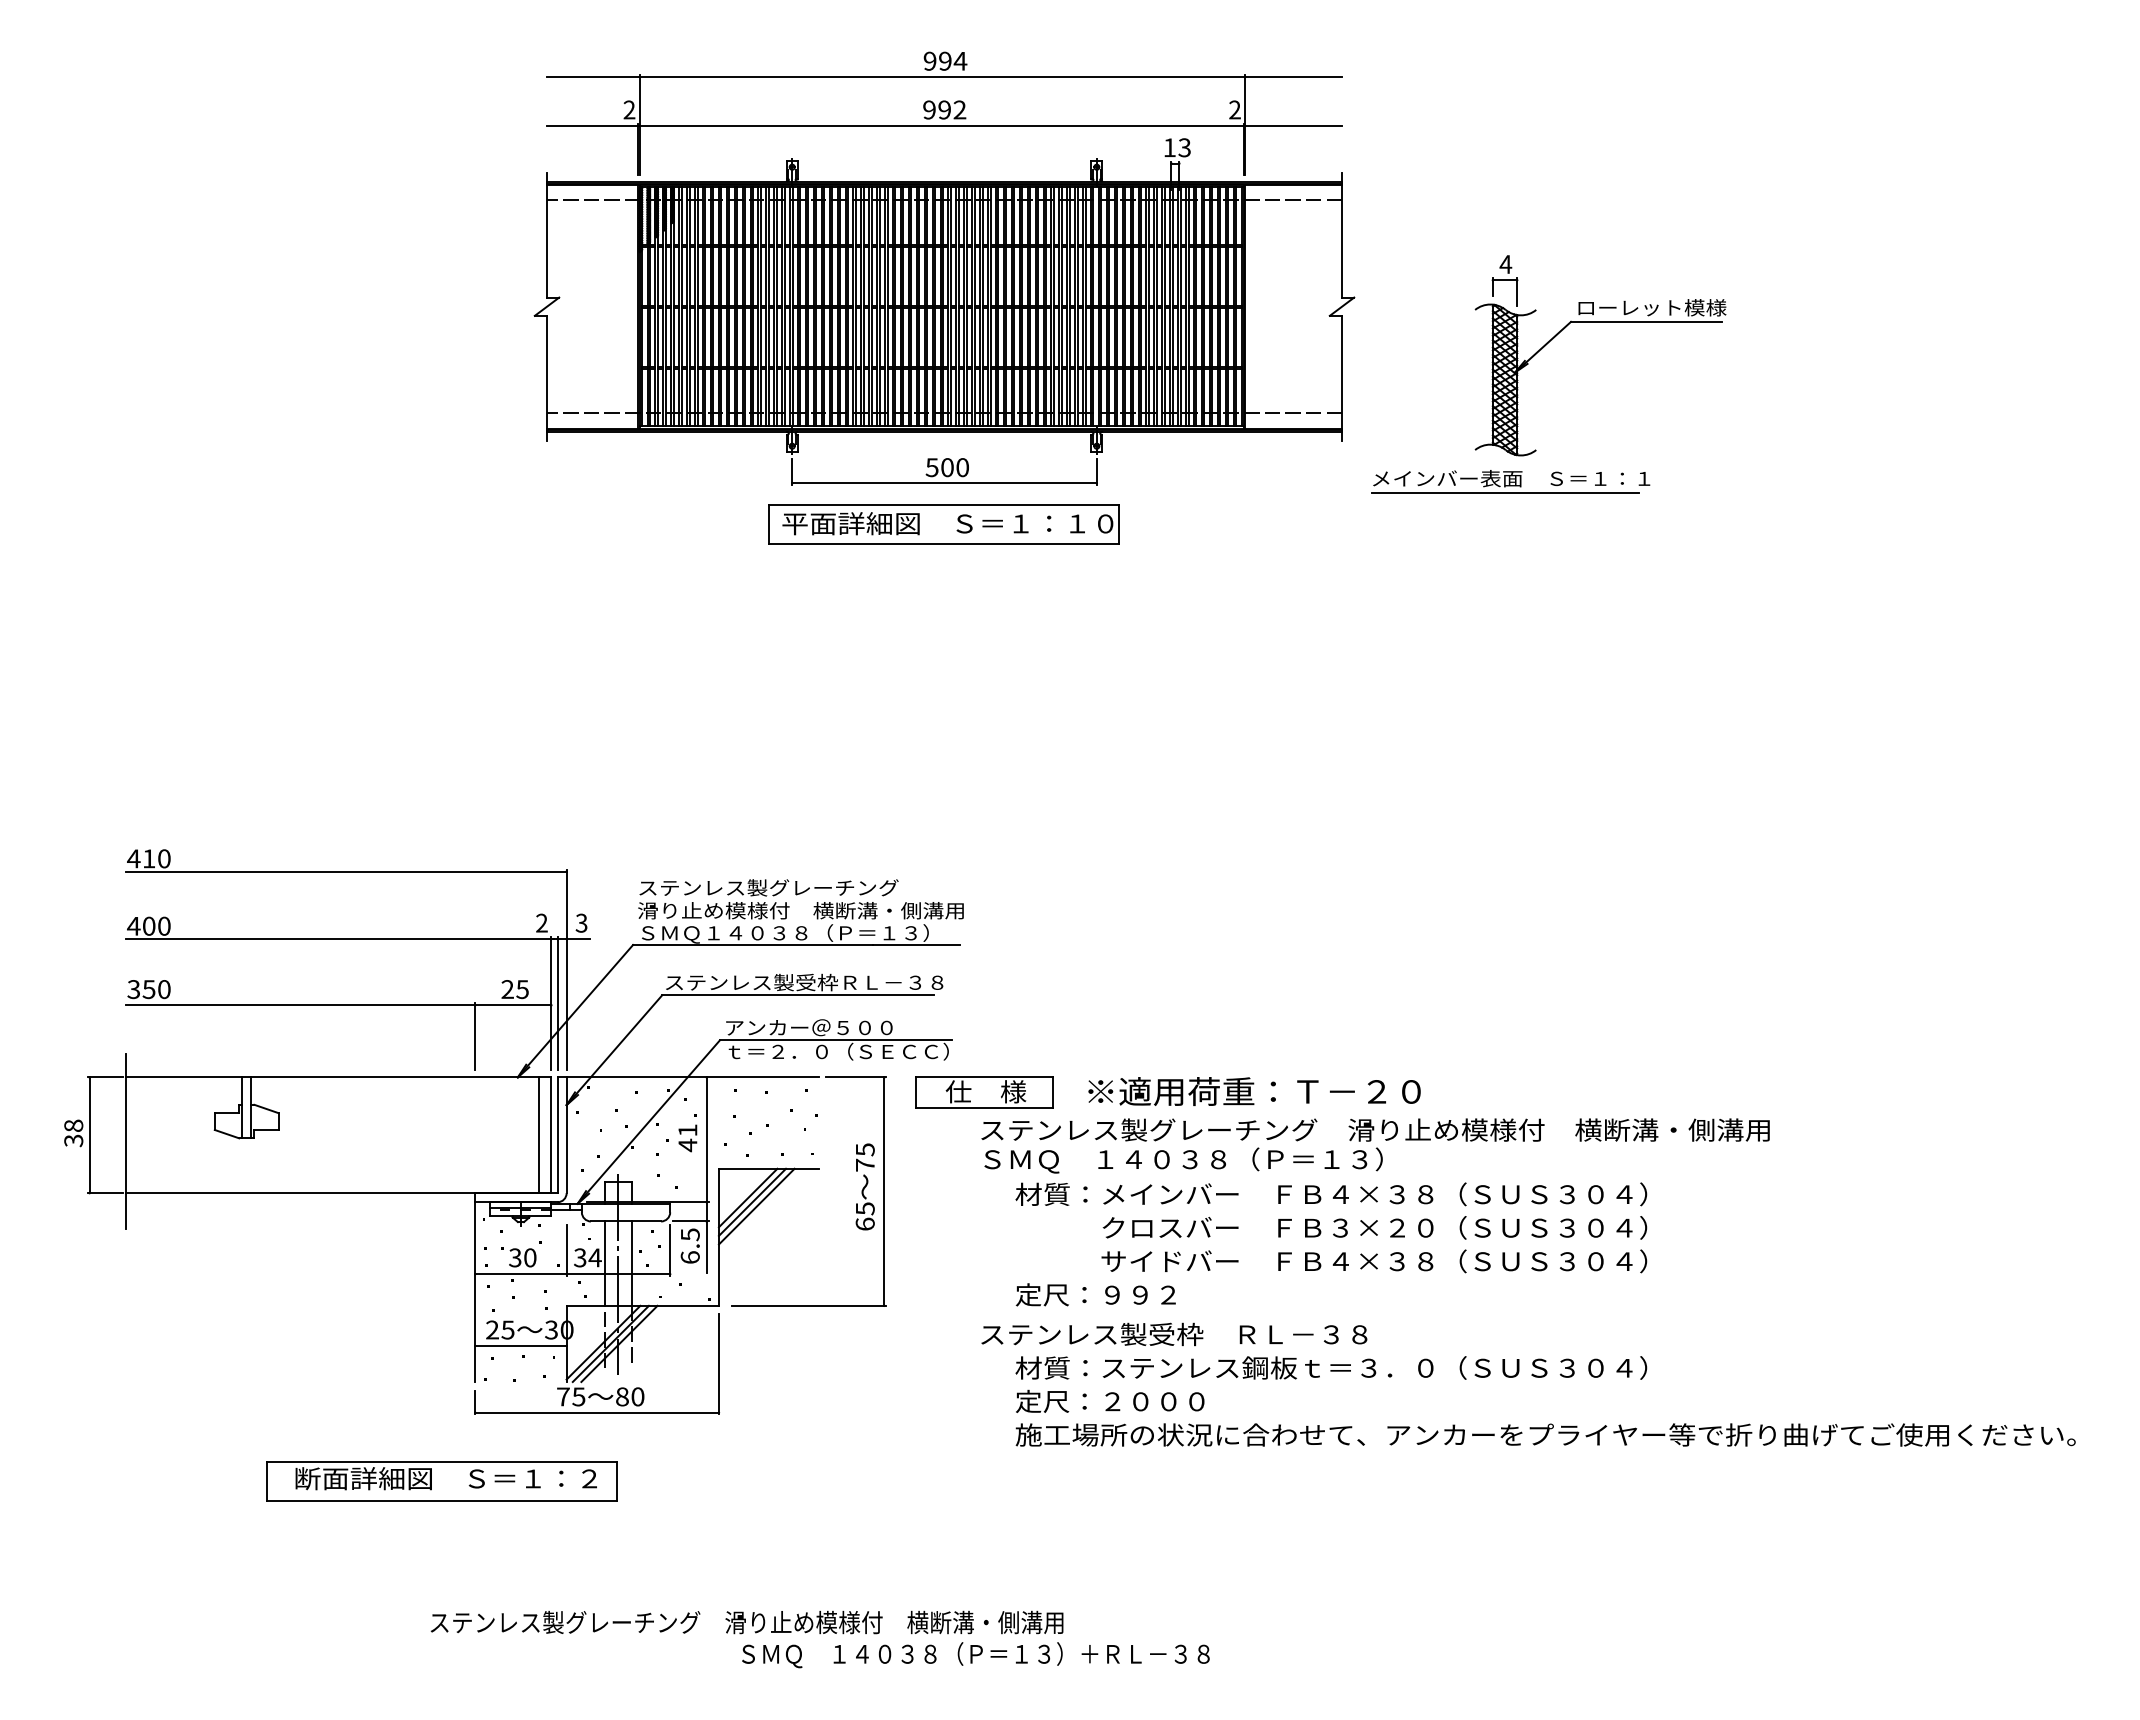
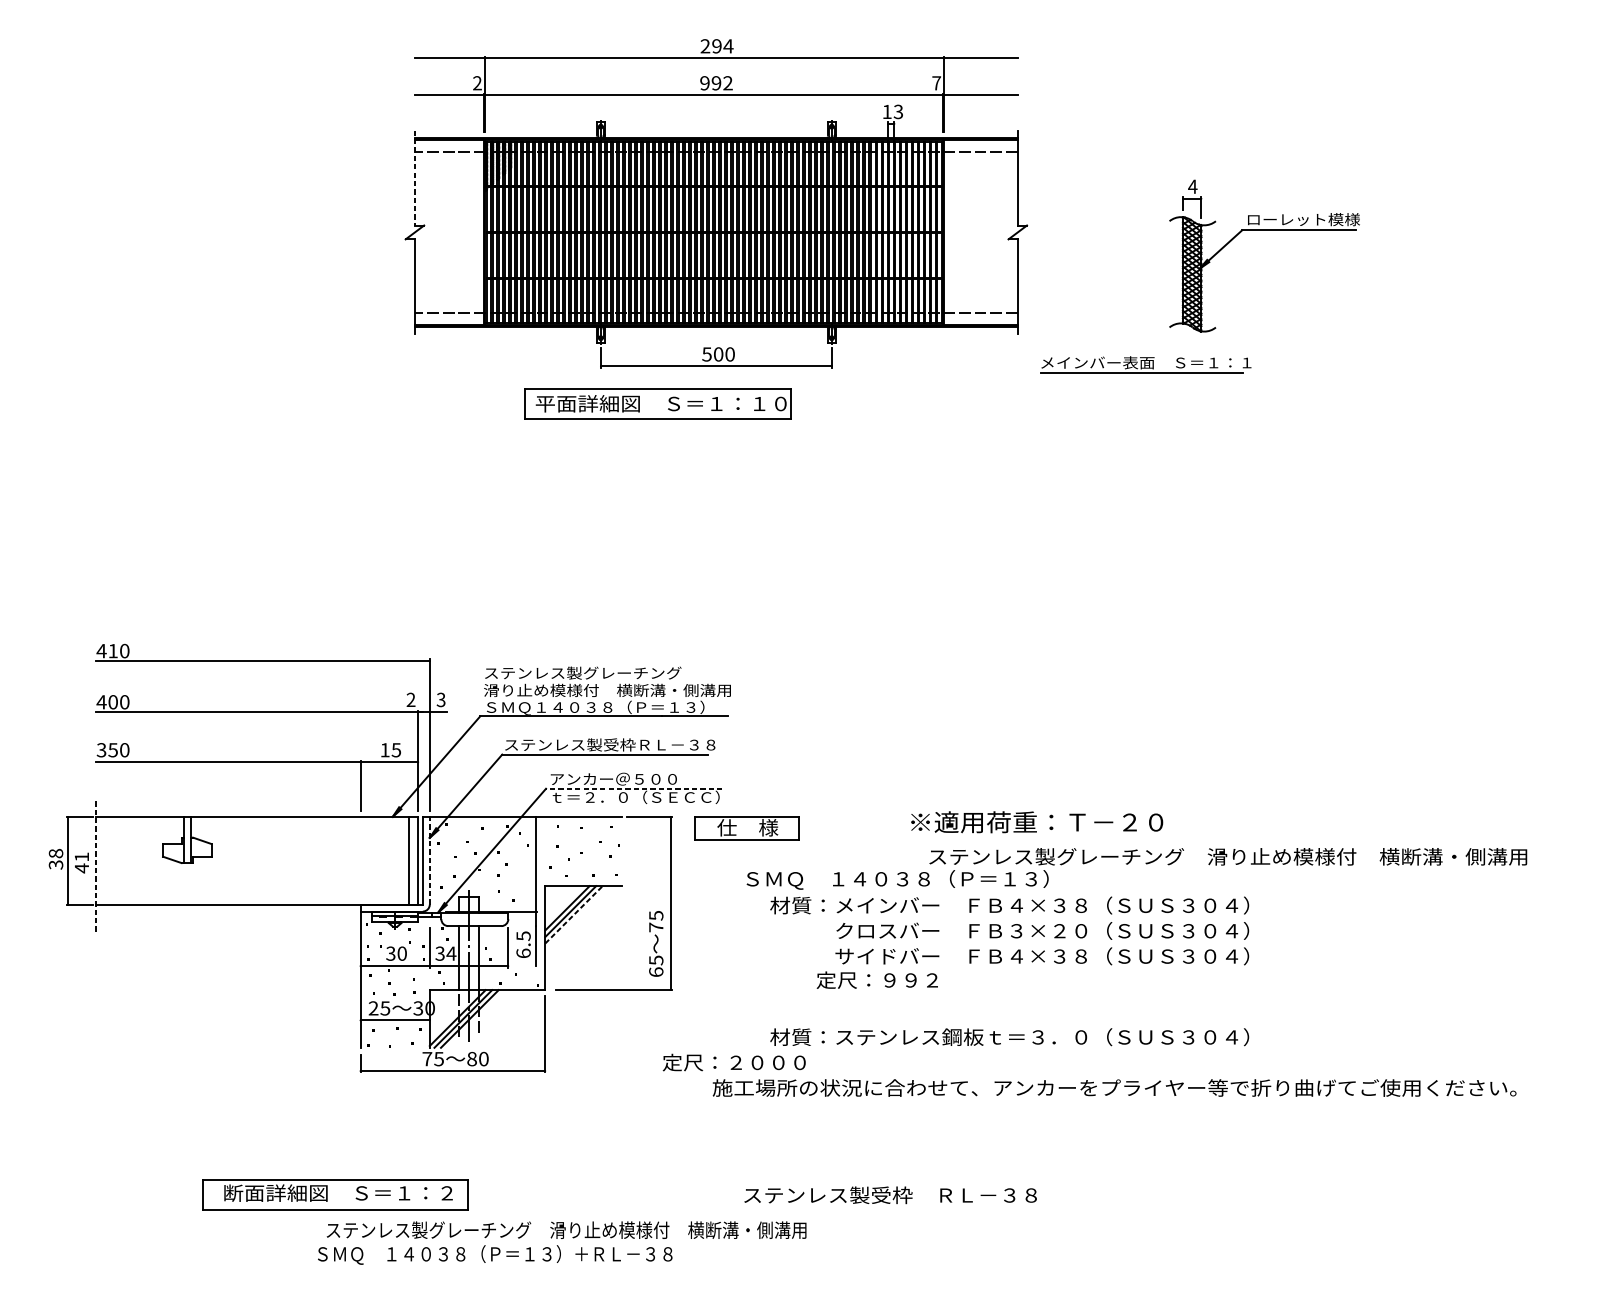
text: (929, 61) -> (704, 46), 994 -> 294
text: (1234, 109) -> (936, 82), 2 -> 7
line: (547, 235) -> (415, 178), solid -> dashed
part: (1600, 322) -> (1264, 230), moved
part: (943, 524) -> (657, 404), moved
text: (507, 989) -> (384, 750), 25 -> 15
line: (557, 1003) -> (422, 760), removed
line: (835, 1040) -> (633, 788), solid -> dashed
text: (1254, 1091) -> (1037, 822), moved
text: (1375, 1129) -> (1228, 856), moved
line: (566, 1135) -> (429, 860), solid -> dashed
text: (687, 1138) -> (81, 863), moved
line: (126, 1141) -> (96, 865), solid -> dashed
text: (864, 1186) -> (655, 943), moved
line: (756, 1206) -> (573, 914), solid -> dashed
line: (690, 1221) -> (523, 926), removed
text: (1095, 1294) -> (877, 979), moved
text: (1174, 1334) -> (890, 1195), moved
text: (1110, 1400) -> (734, 1061), moved
text: (1545, 1434) -> (1114, 1087), moved
part: (441, 1481) -> (334, 1195), moved
text: (975, 1655) -> (494, 1255), moved

